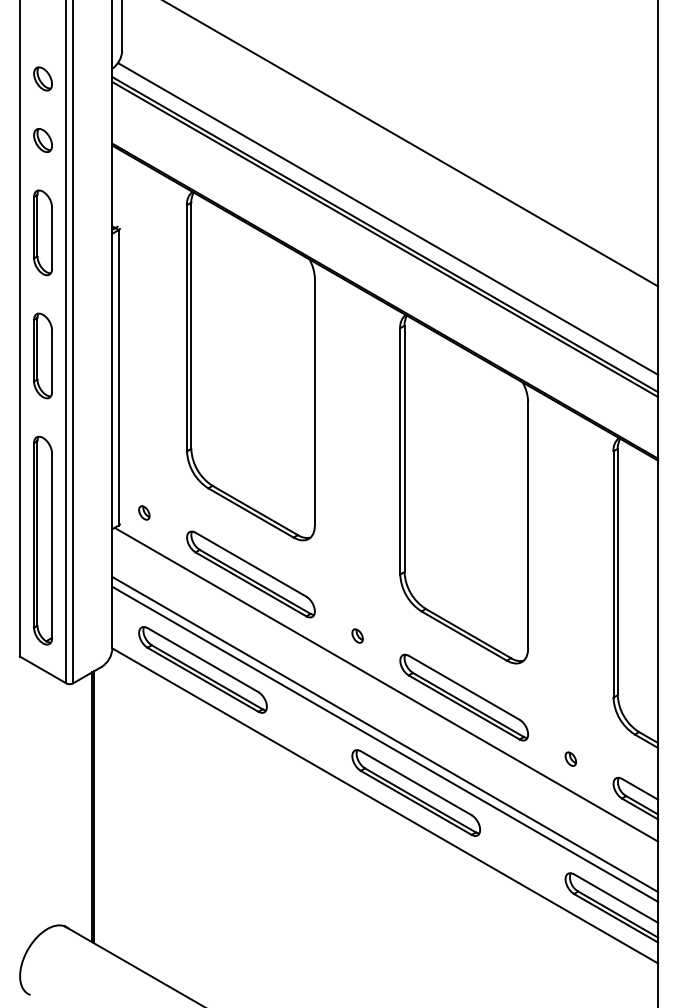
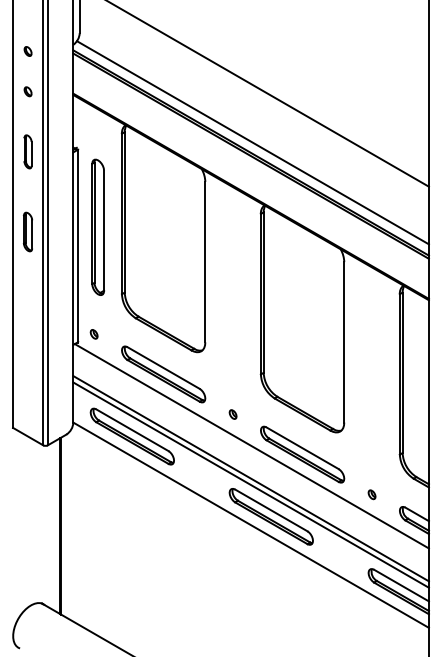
part: (42, 78) -> (27, 51), size x0.6
part: (42, 140) -> (27, 91), size x0.6
part: (42, 232) -> (27, 151), size x0.6
part: (42, 355) -> (27, 231), size x0.7
part: (42, 539) -> (97, 226), moved

